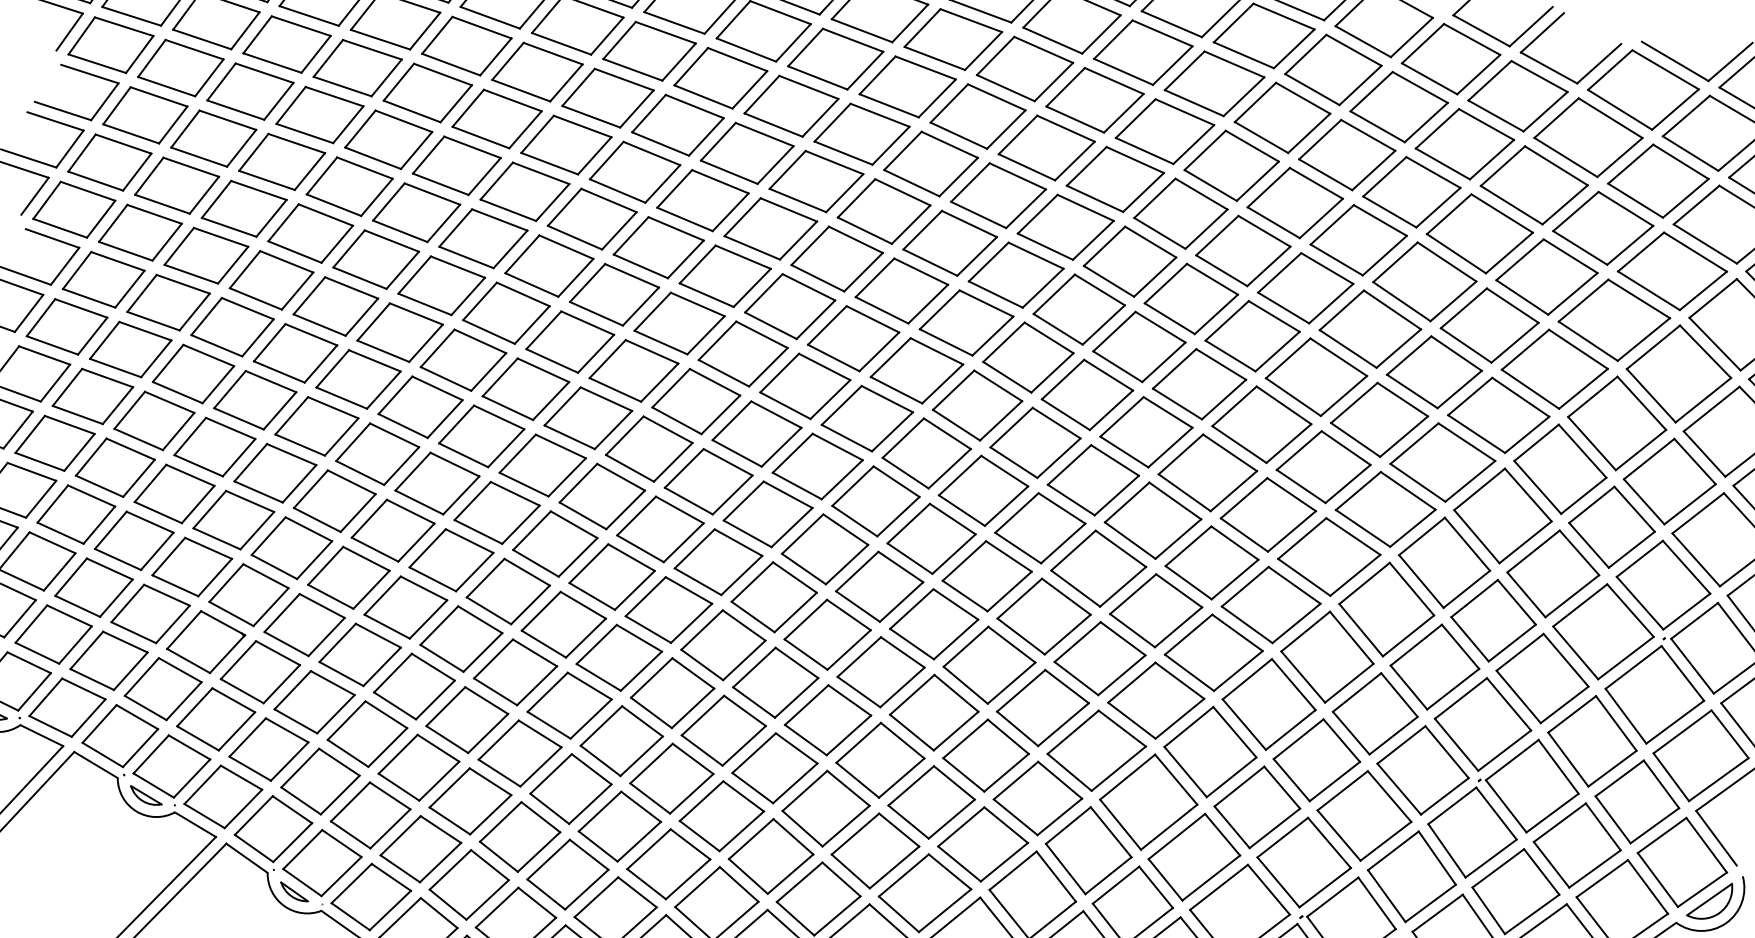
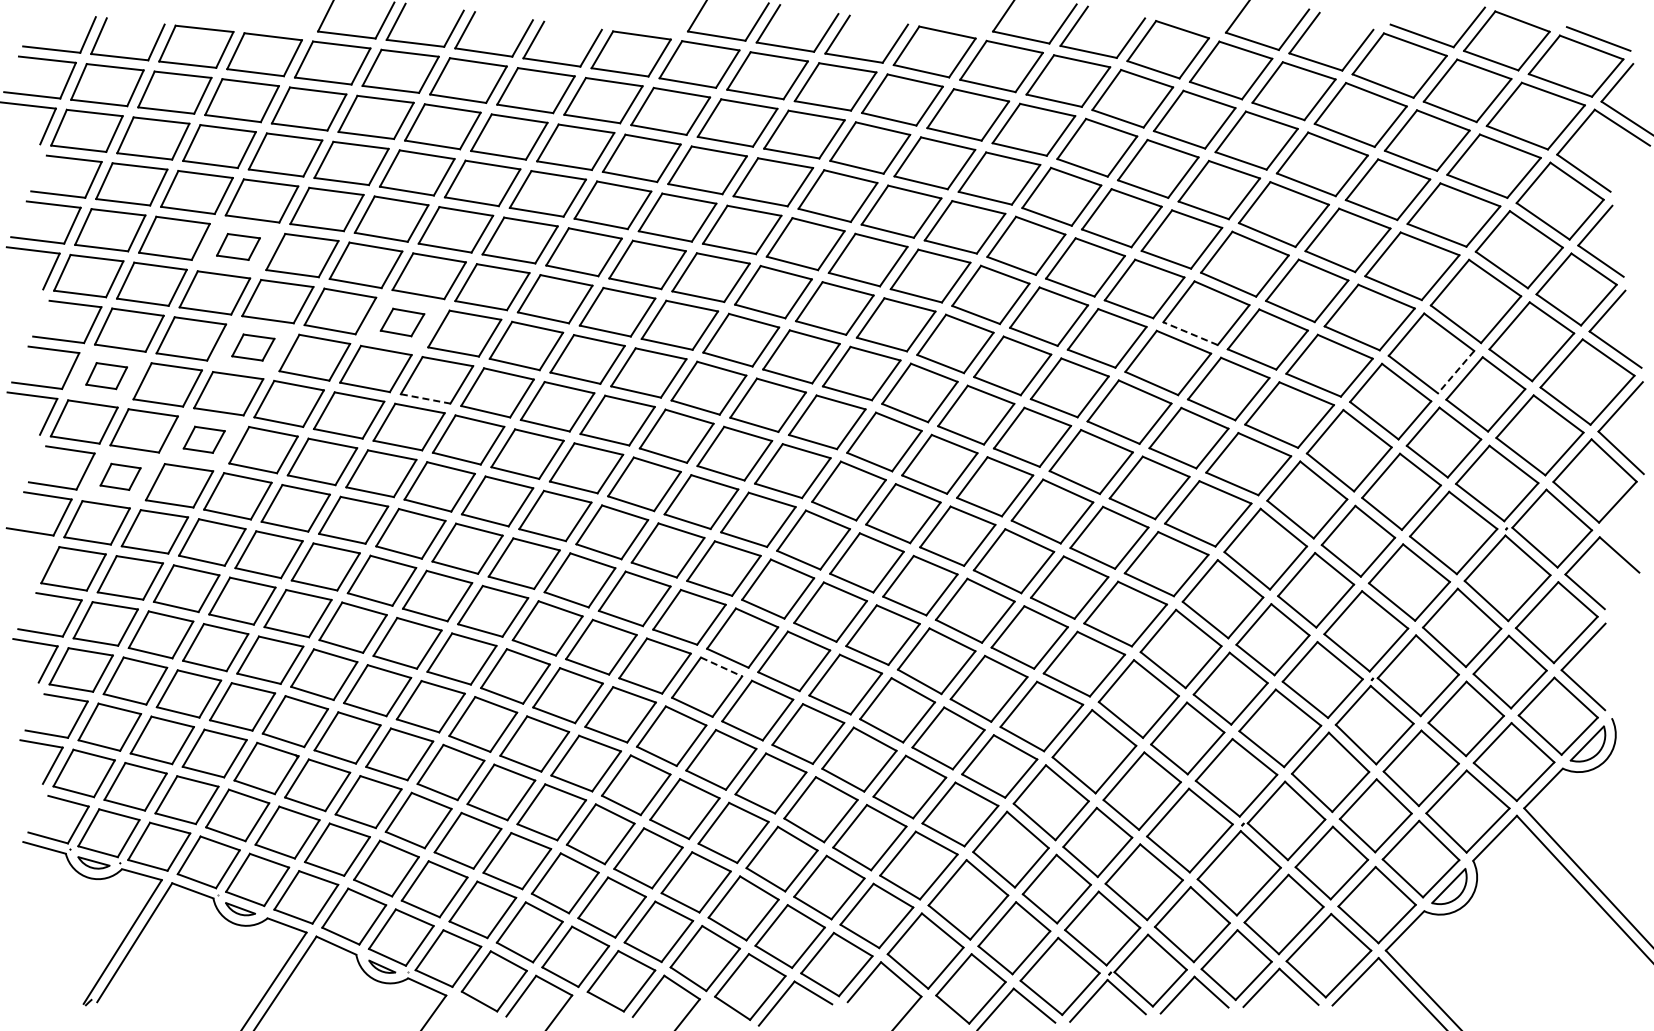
part: (287, 44) -> (238, 246), size x0.6
part: (109, 161) -> (106, 375), size x0.6
part: (282, 161) -> (253, 347), size x0.6
part: (456, 165) -> (402, 322), size x0.6
part: (206, 255) -> (204, 439), size x0.6
line: (467, 258) -> (426, 399), solid -> dashed
part: (103, 279) -> (120, 476), size x0.6
line: (1348, 348) -> (1190, 333), solid -> dashed
line: (1641, 450) -> (1456, 372), solid -> dashed
line: (744, 624) -> (721, 666), solid -> dashed

